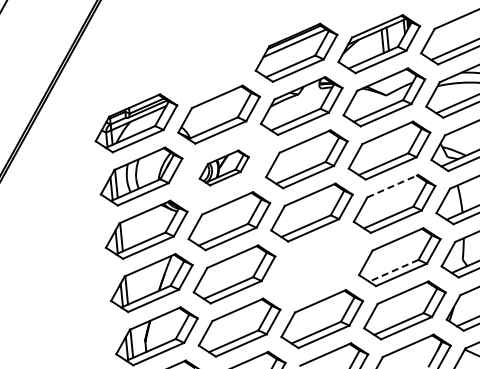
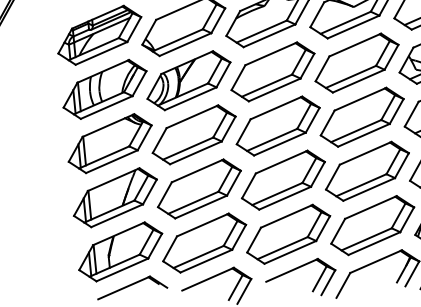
part: (224, 167) -> (189, 80), size x1.67
line: (392, 186) -> (360, 99), dashed -> solid
part: (316, 265) -> (282, 179), added
line: (393, 270) -> (361, 184), dashed -> solid

